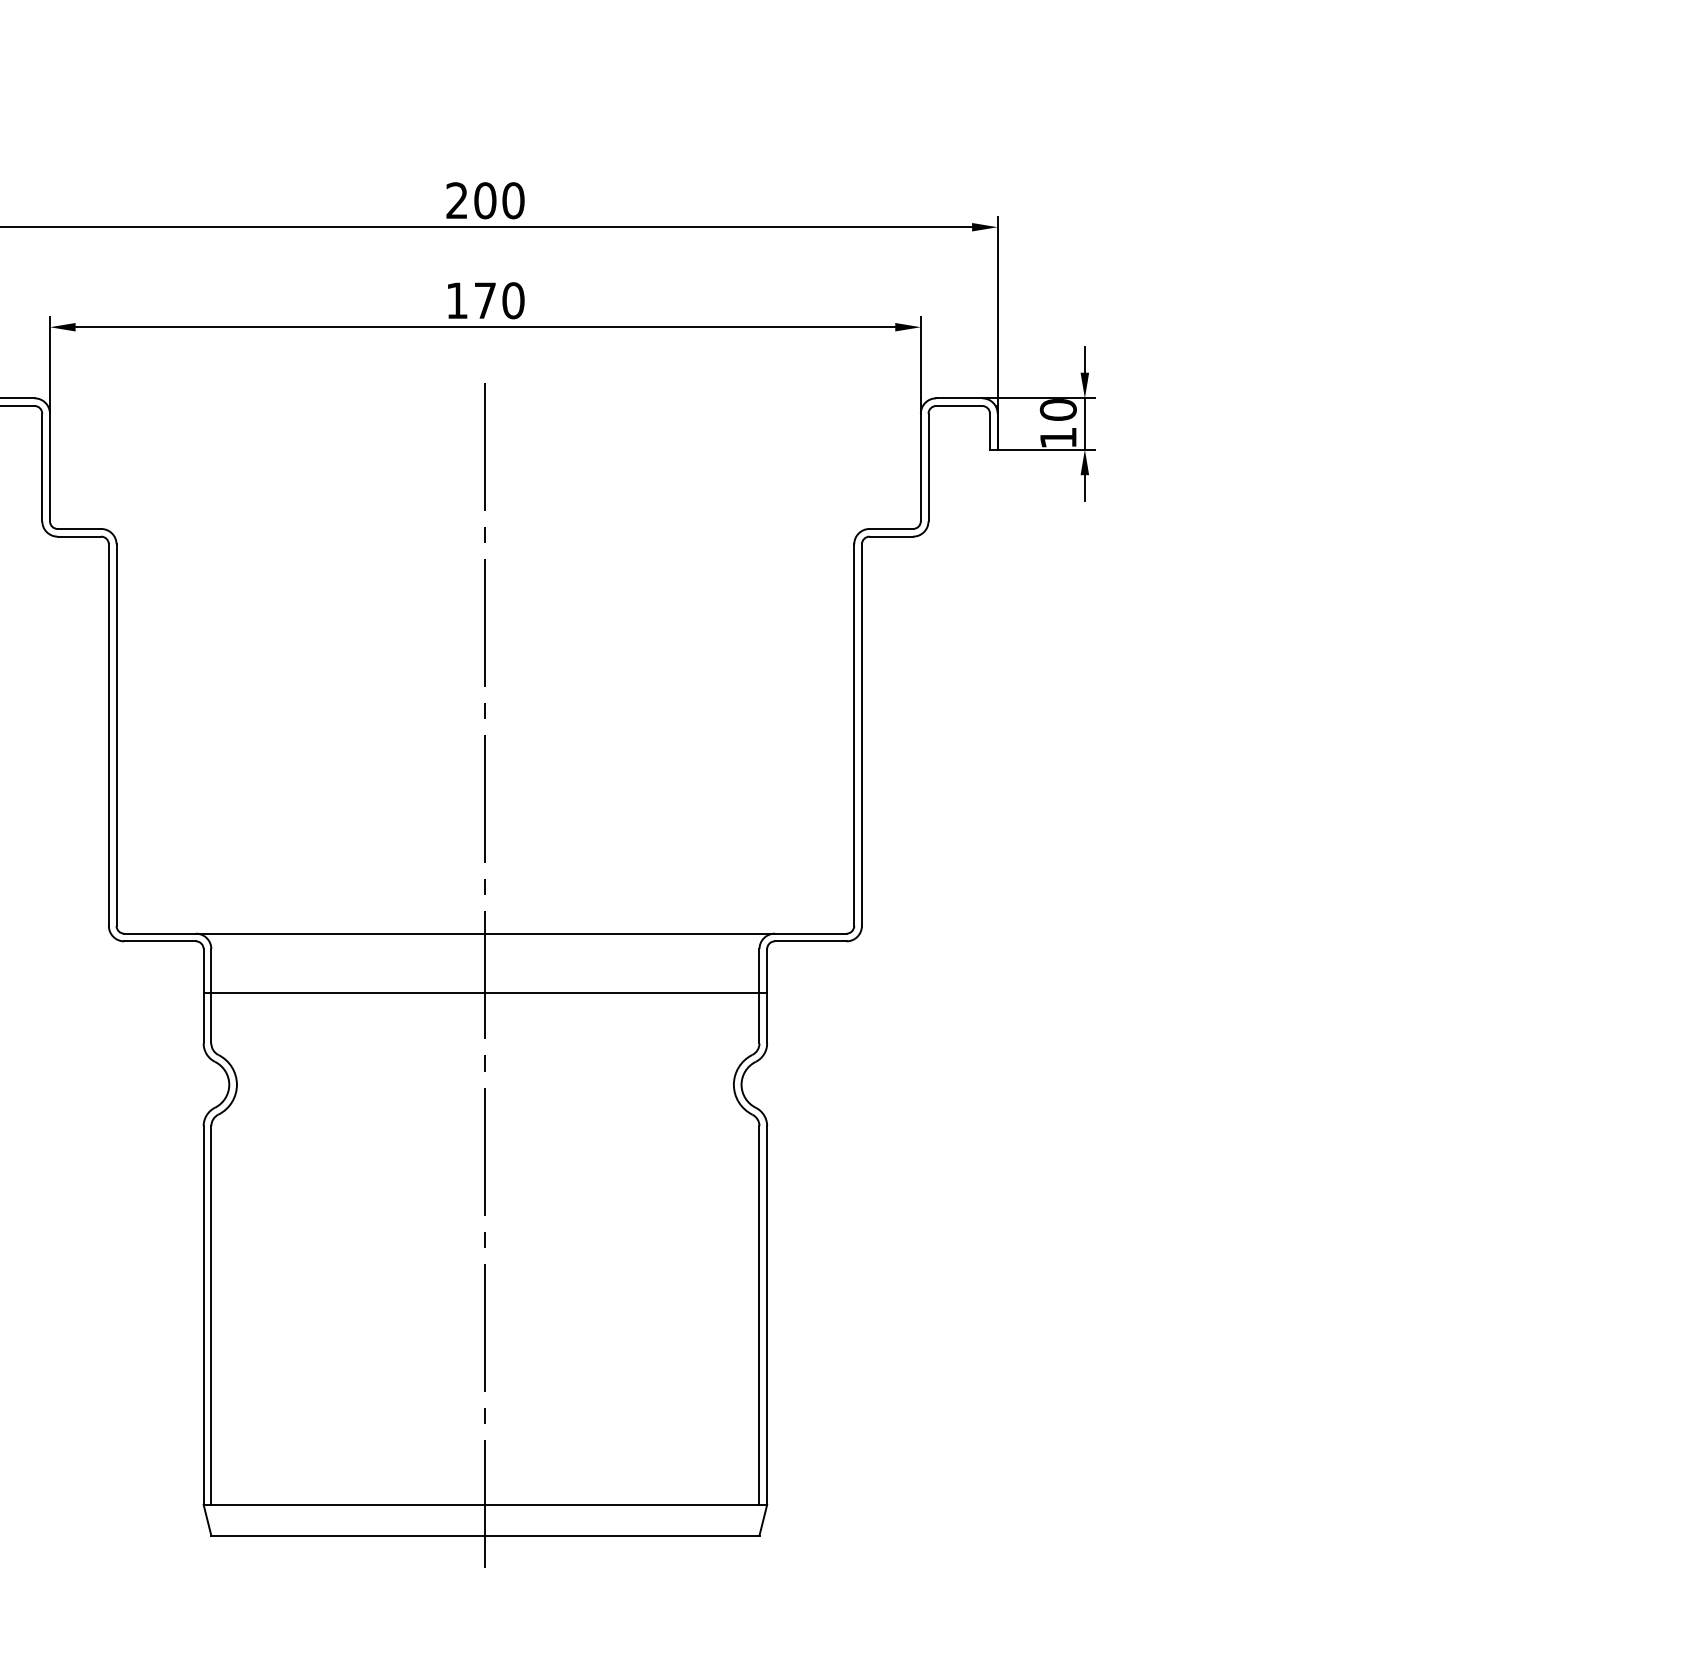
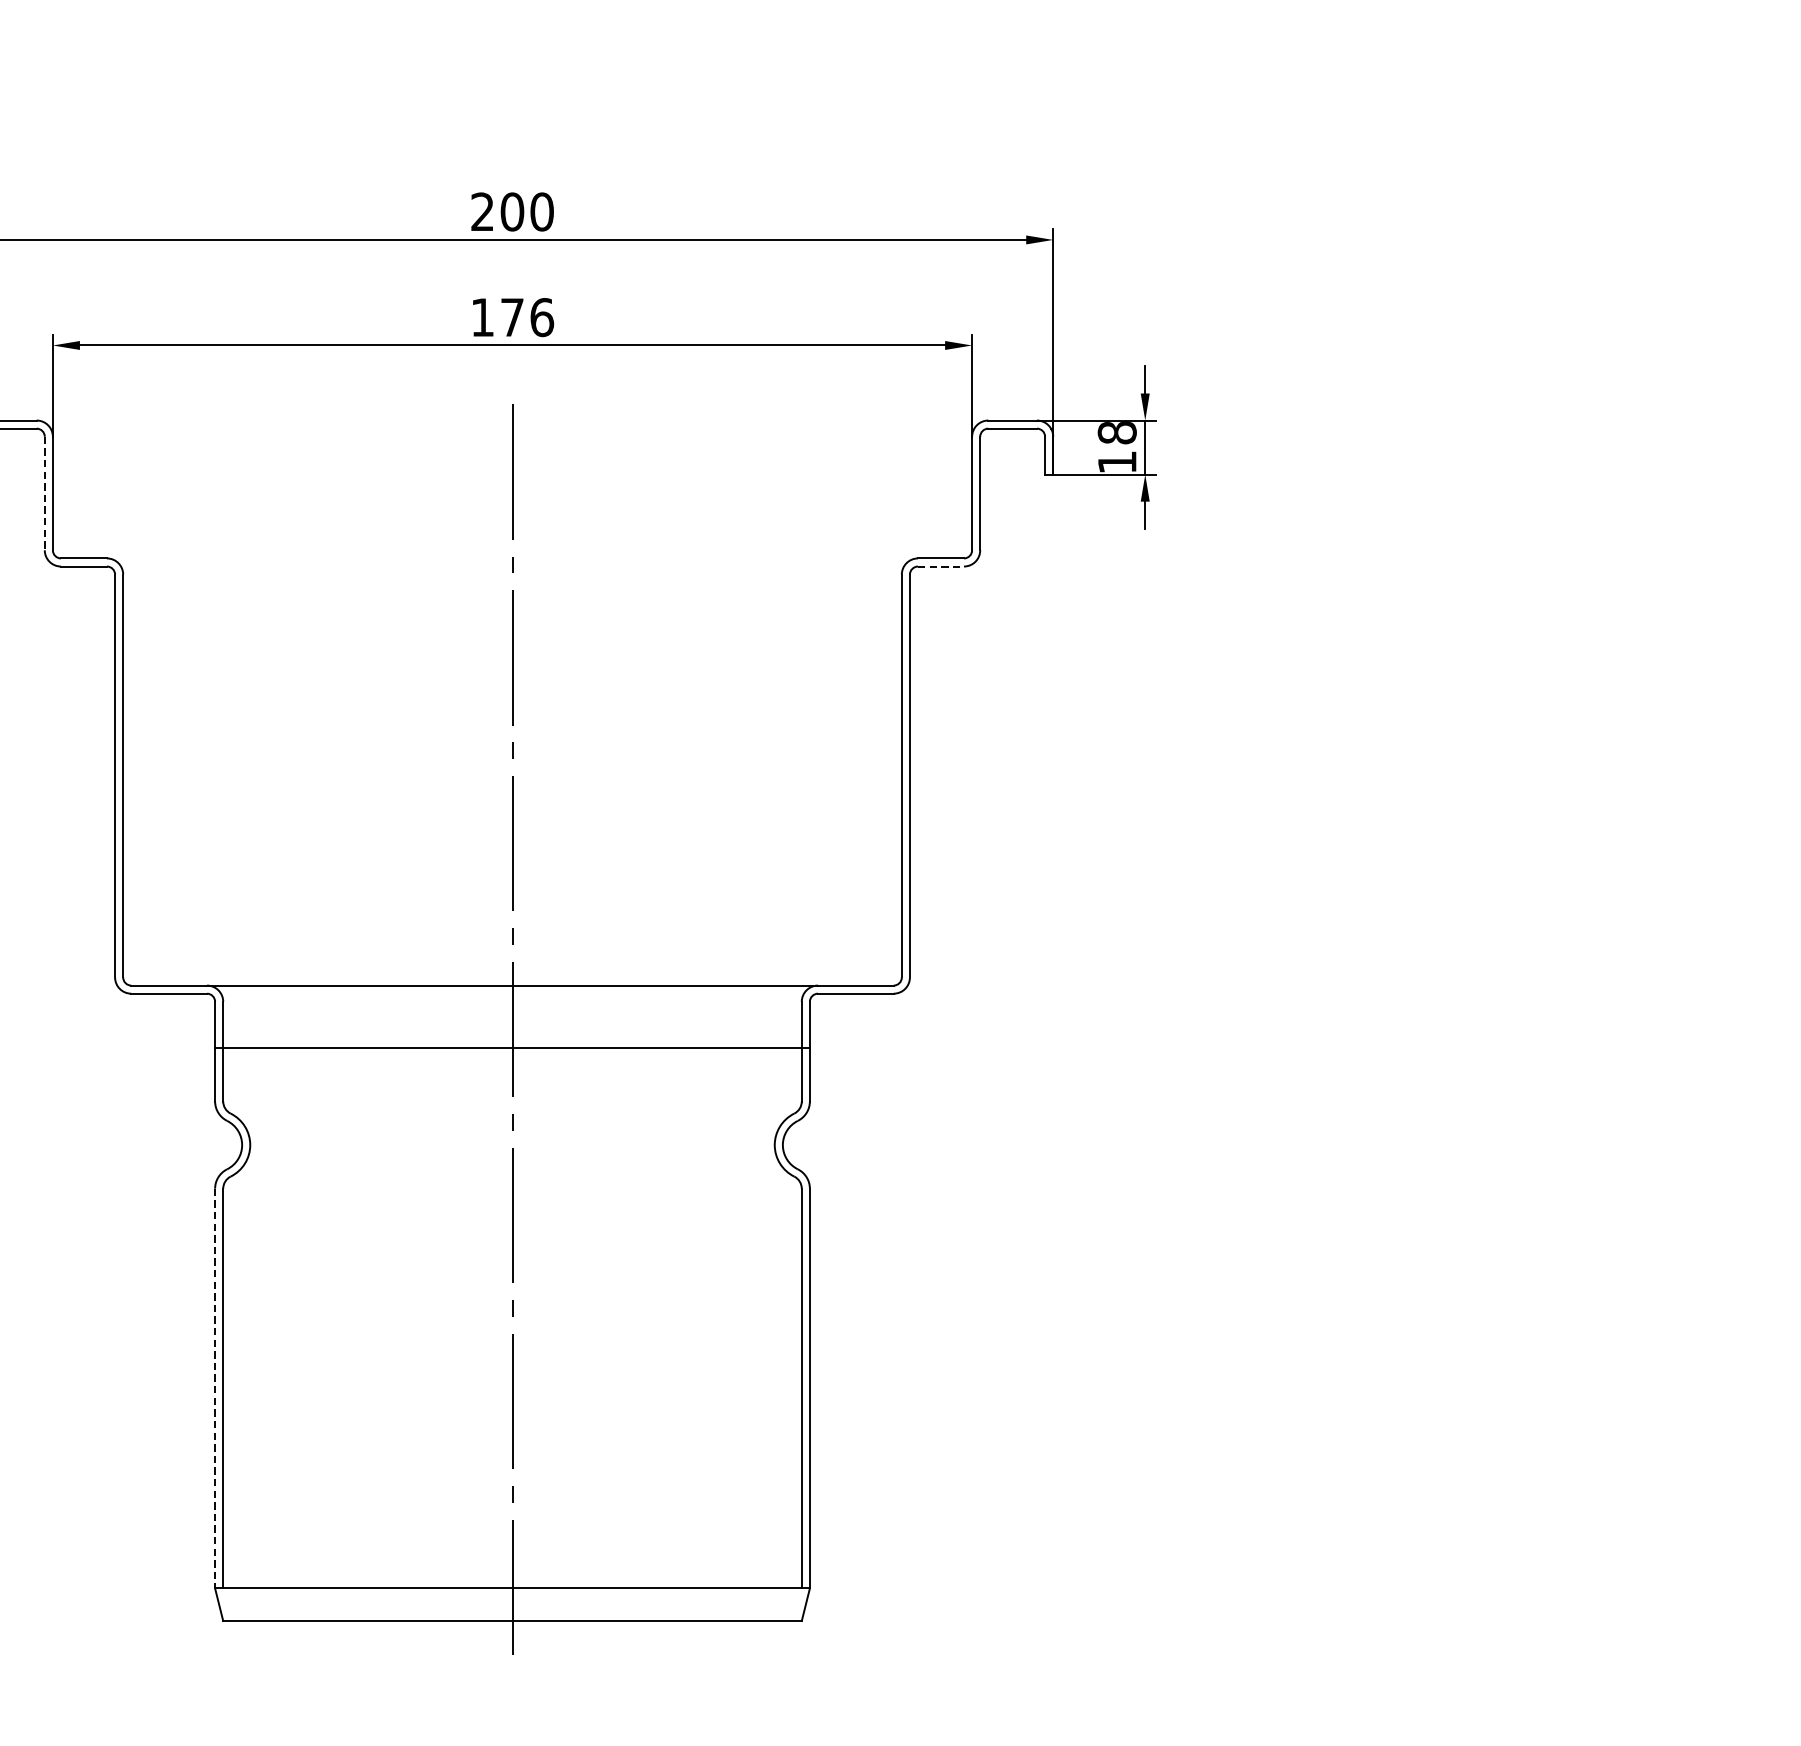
text: (513, 300) -> (542, 317), 170 -> 176
text: (1058, 409) -> (1117, 432), 10 -> 18
line: (42, 467) -> (45, 493), solid -> dashed
line: (891, 536) -> (941, 566), solid -> dashed
line: (203, 1315) -> (214, 1388), solid -> dashed

